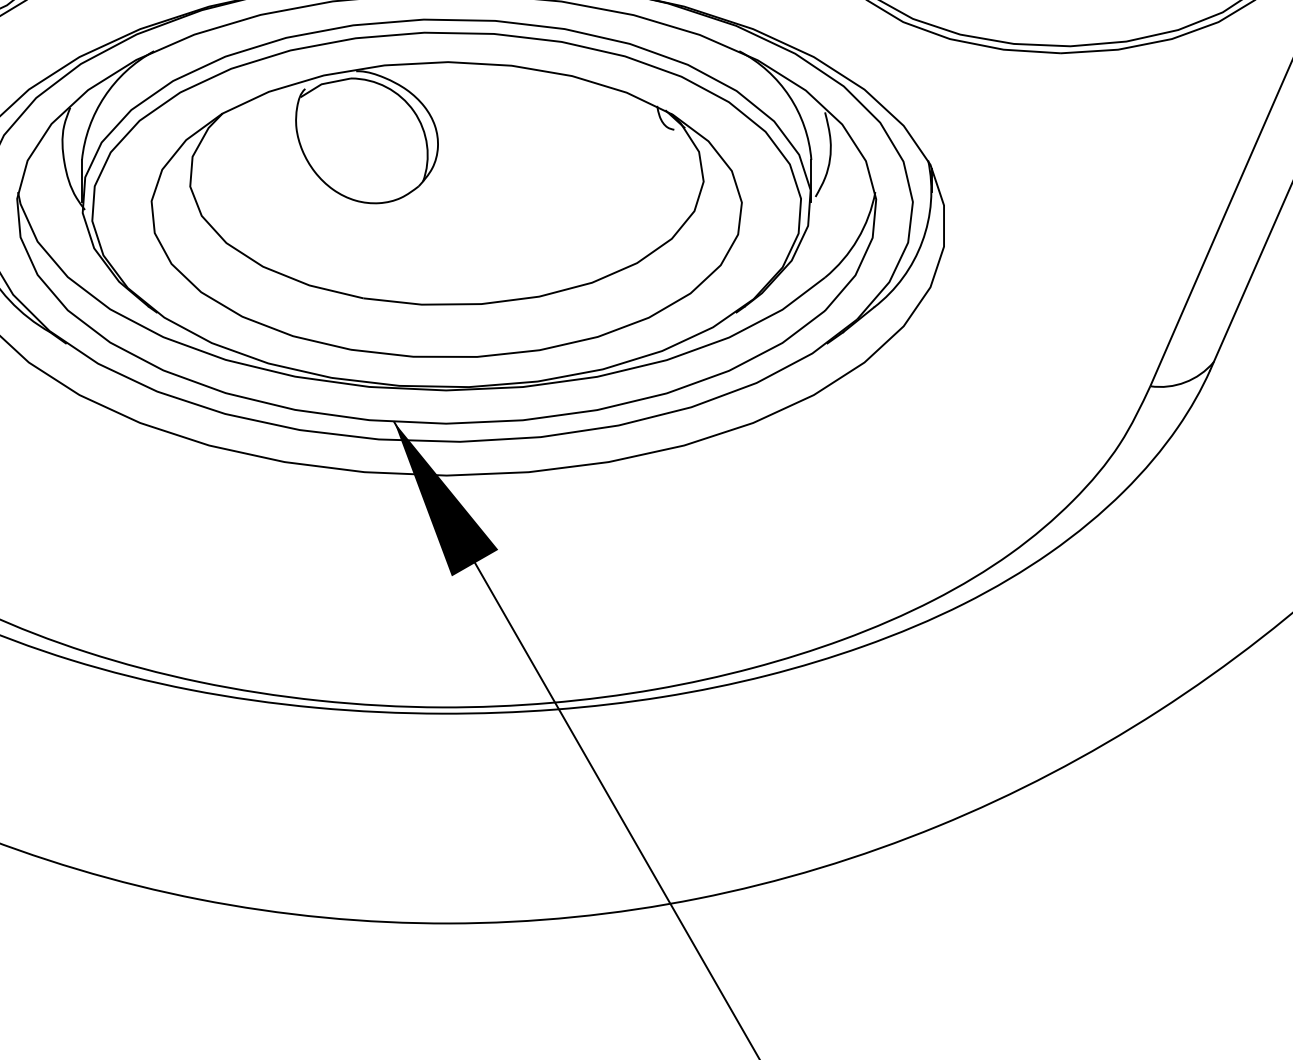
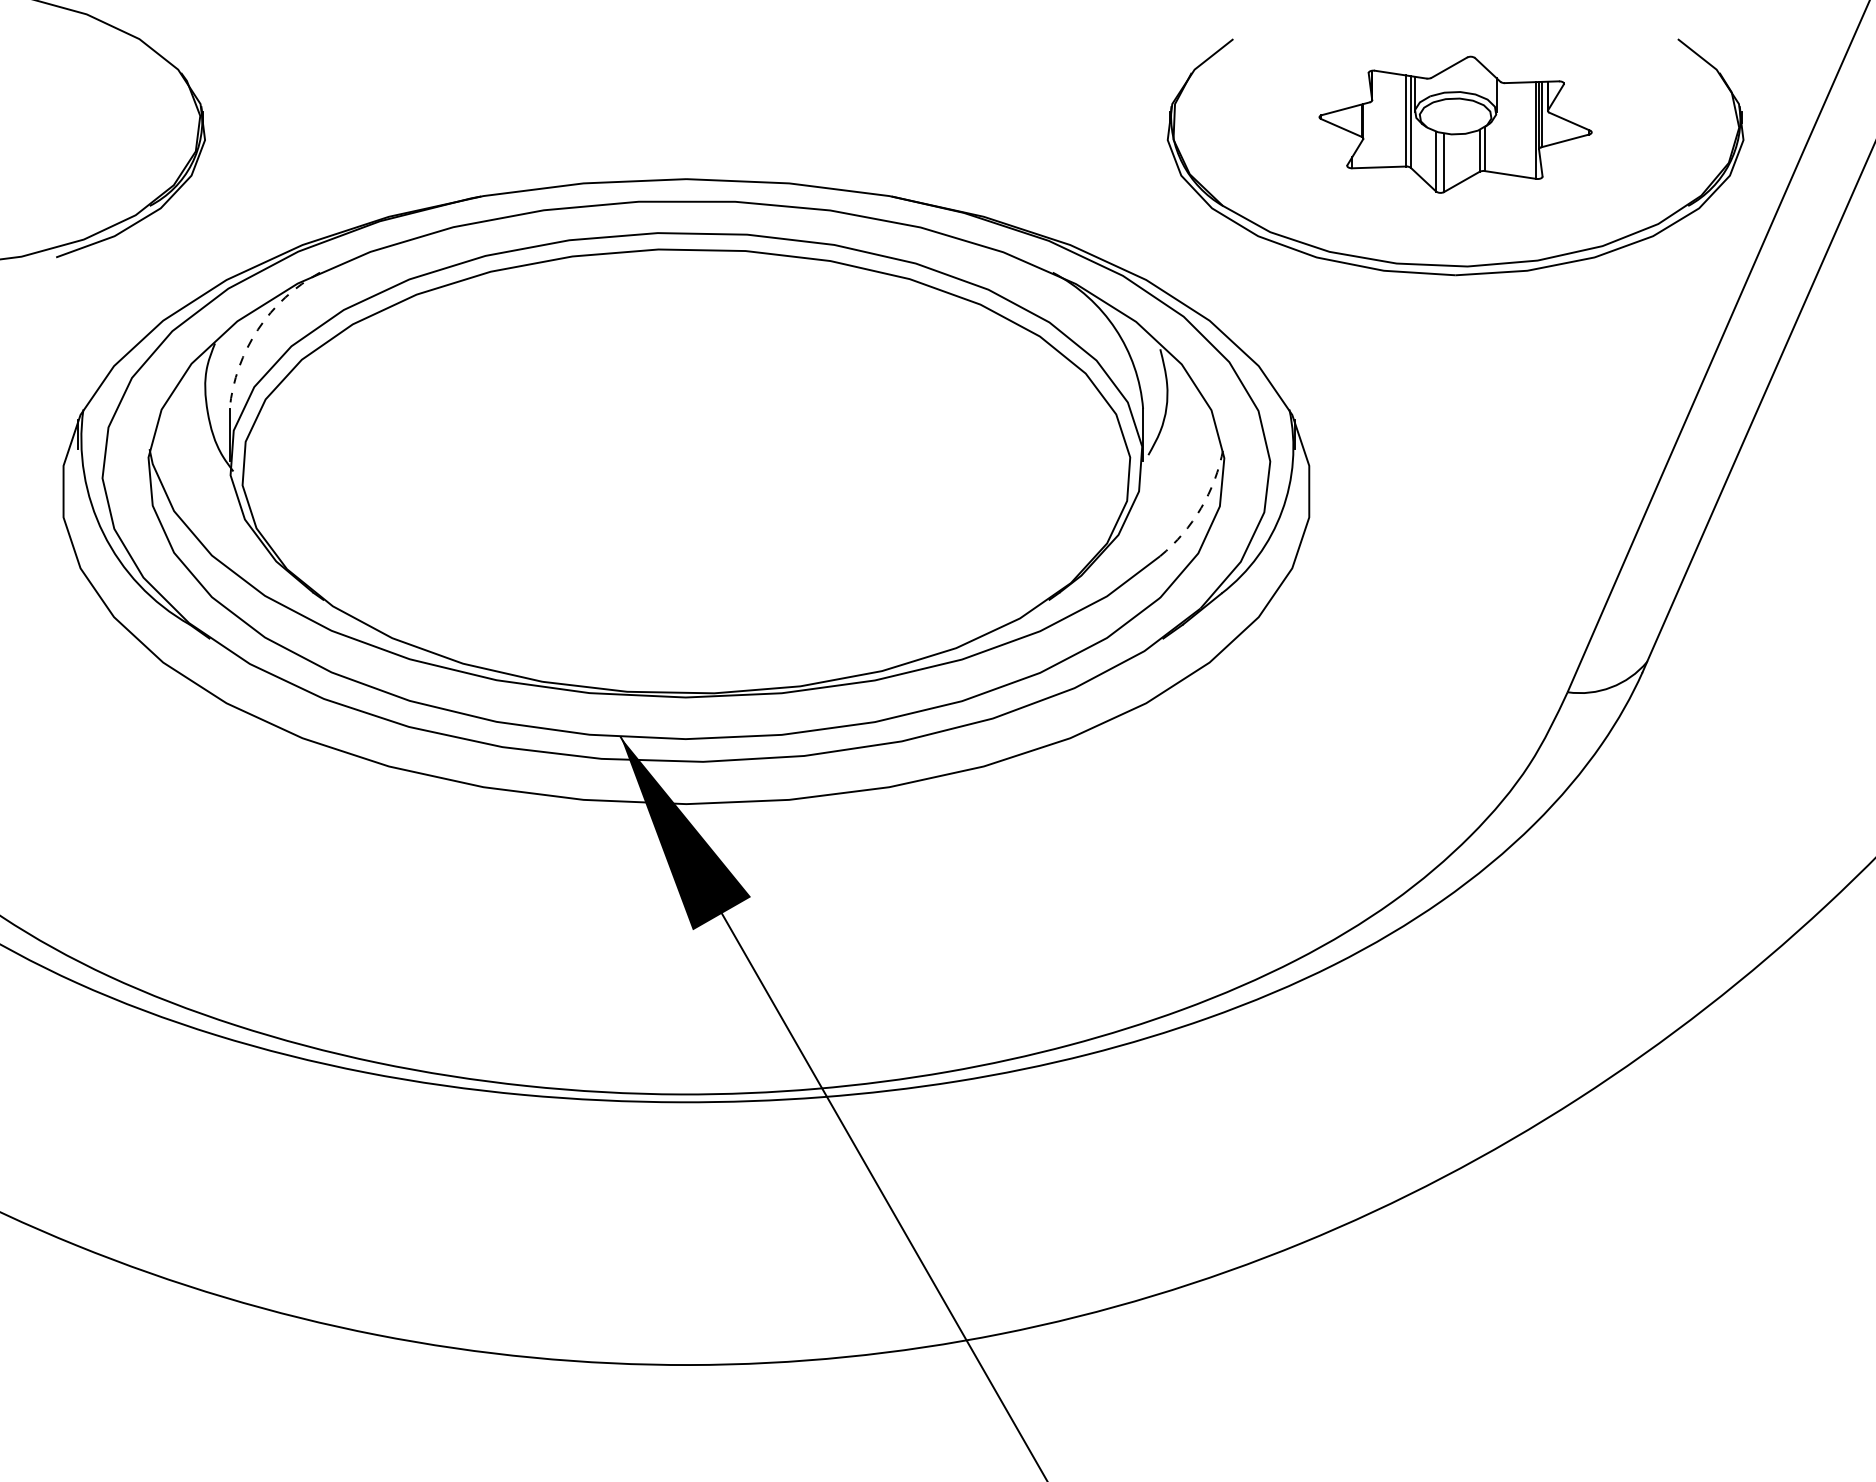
arc: (104, 96) -> (257, 329), solid -> dashed
part: (446, 209) -> (686, 470), removed
arc: (857, 239) -> (1201, 508), solid -> dashed

